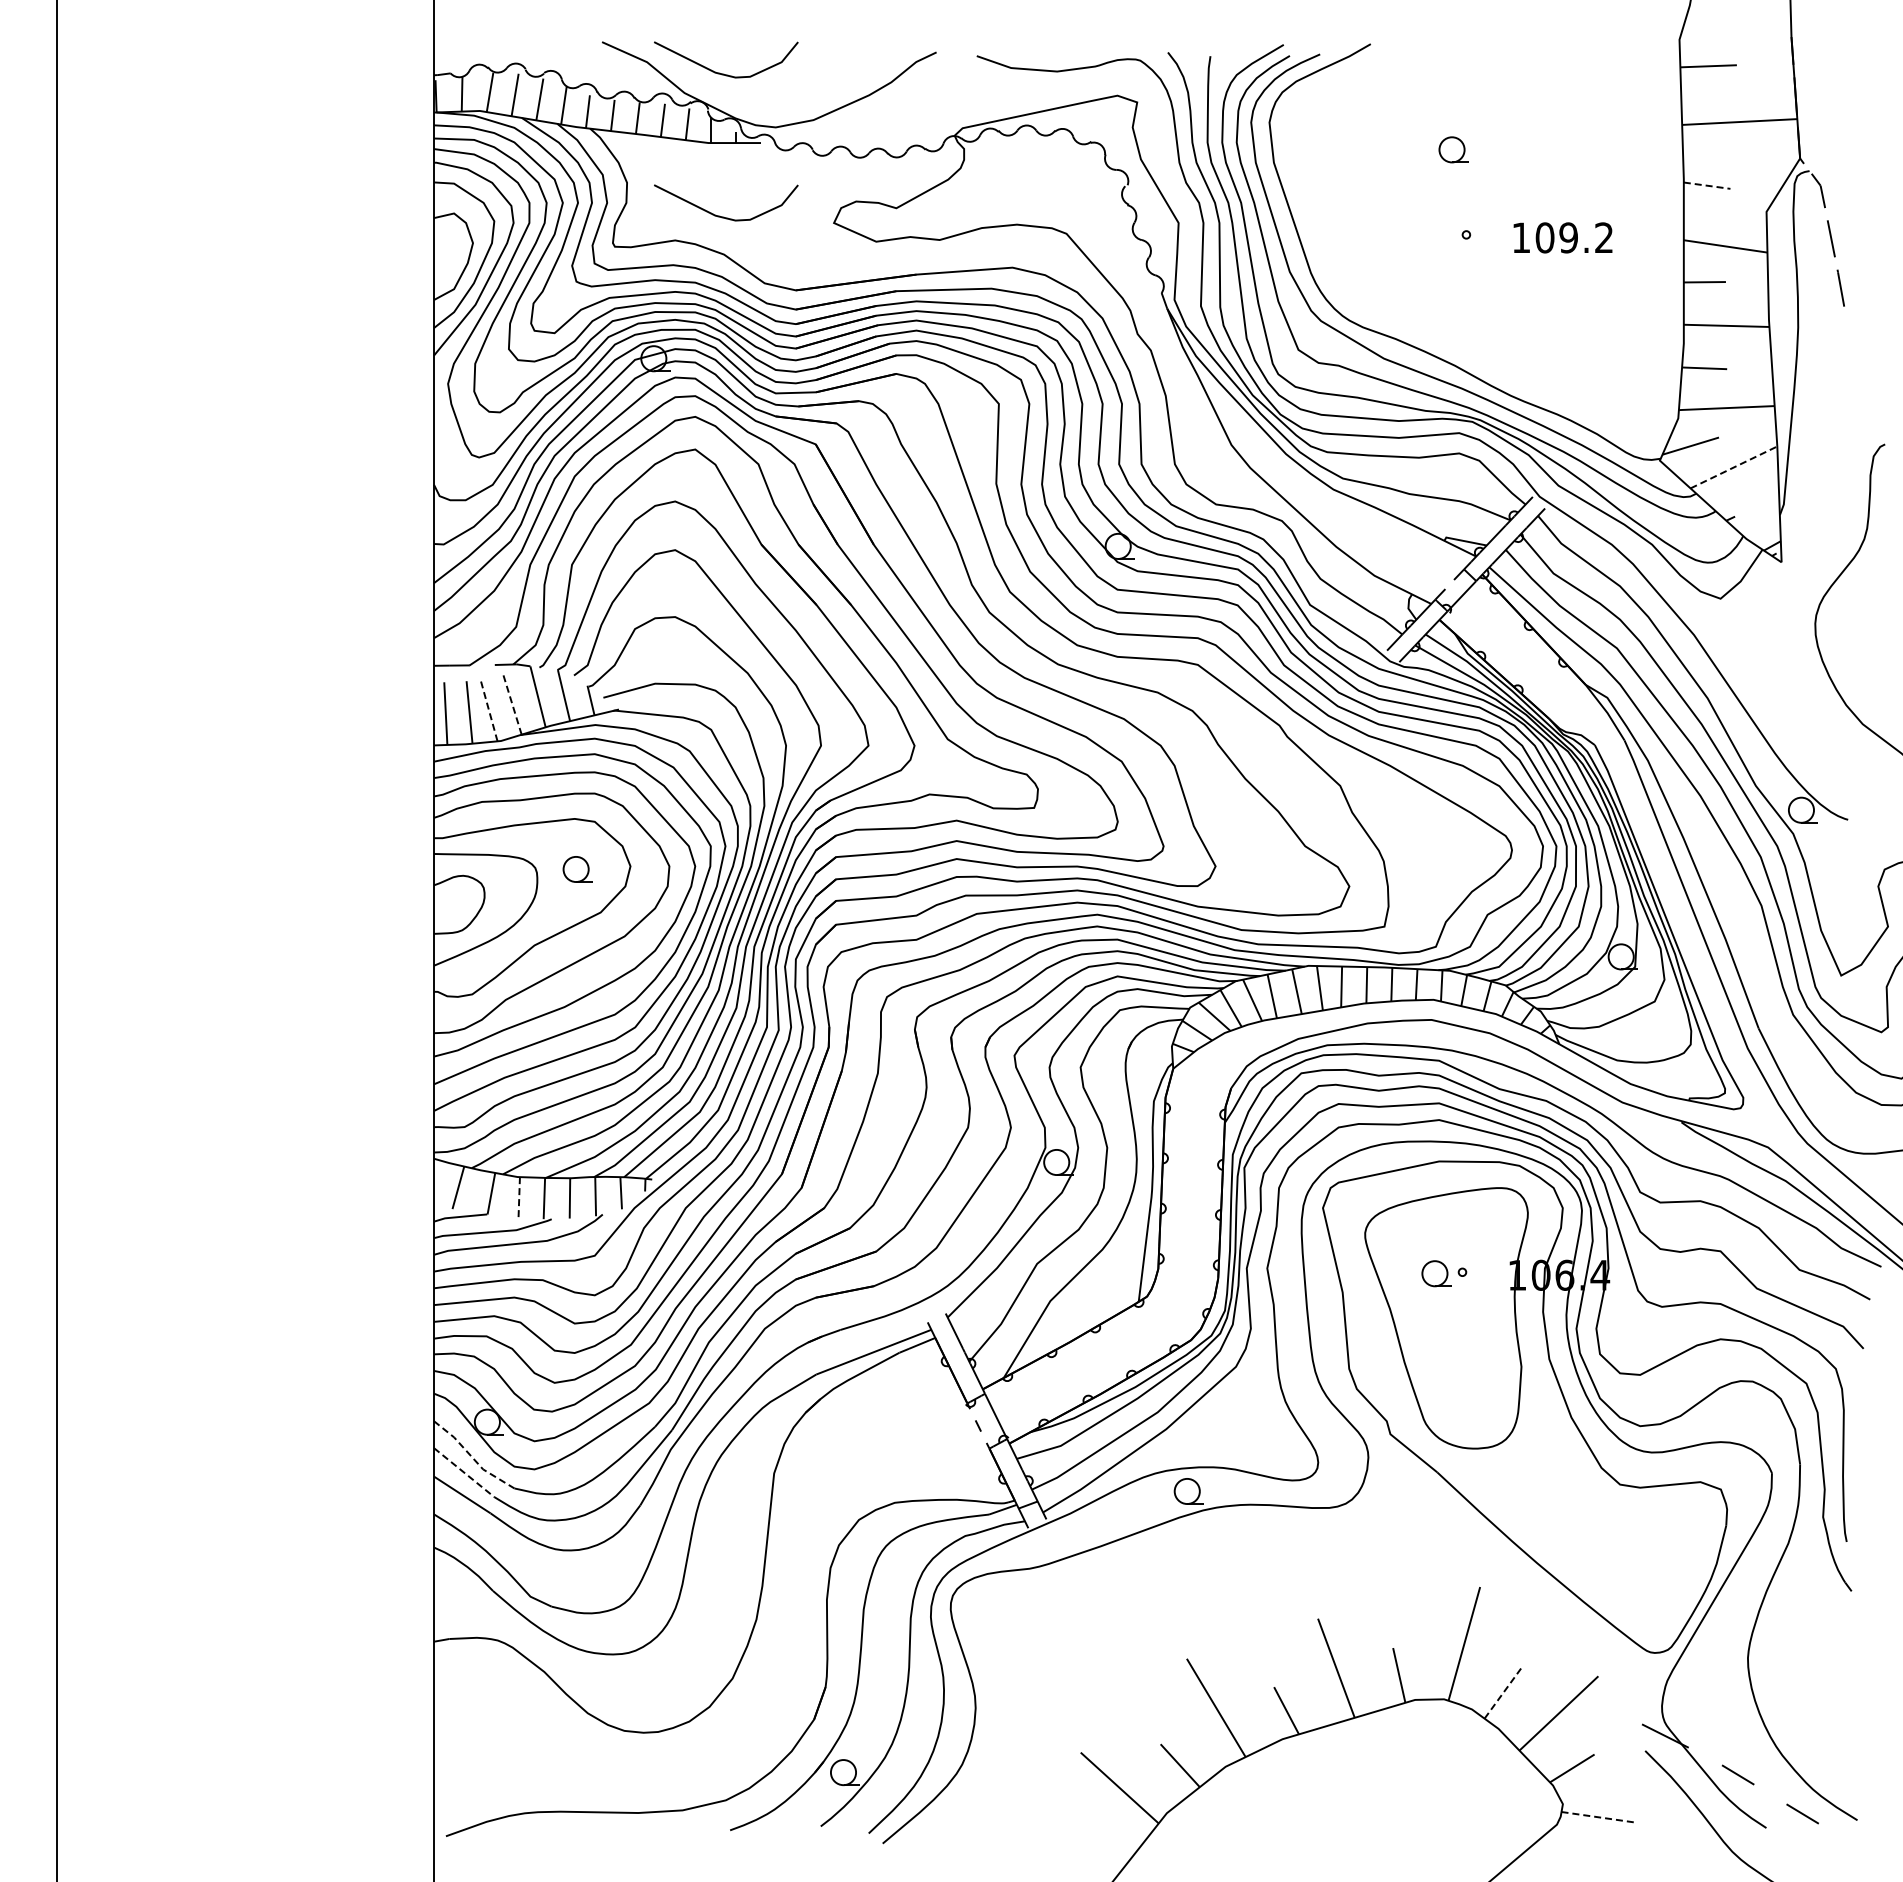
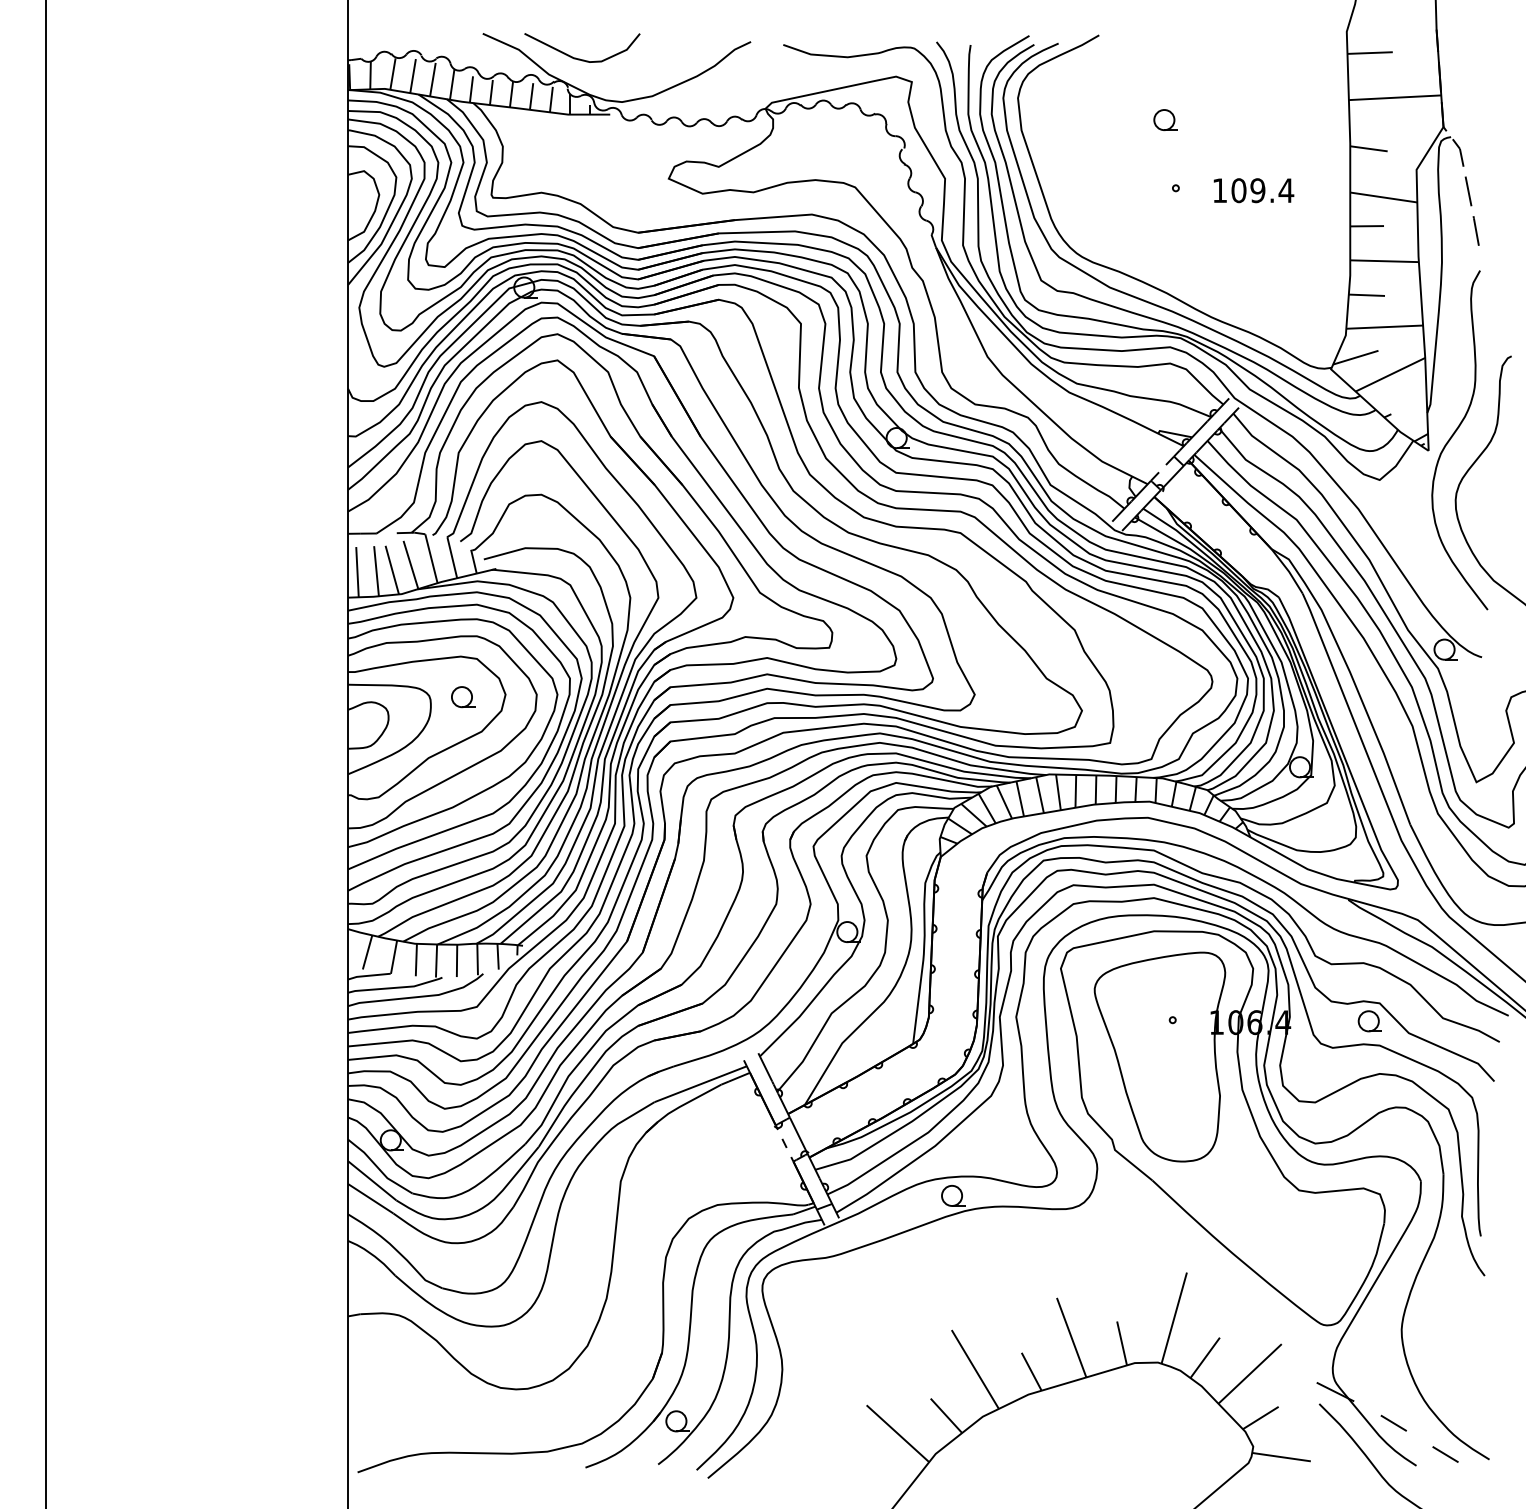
line: (1707, 185) -> (1369, 148), dashed -> solid
curve: (723, 216) -> (580, 173), removed
text: (1603, 237) -> (1285, 190), 109.2 -> 109.4
line: (1734, 467) -> (1390, 374), dashed -> solid
curve: (1813, 542) -> (1454, 434), added
line: (512, 704) -> (410, 564), dashed -> solid
line: (489, 710) -> (392, 569), dashed -> solid
line: (519, 1197) -> (416, 960), dashed -> solid
part: (1436, 1273) -> (1370, 1021), moved
line: (472, 1457) -> (378, 1168), dashed -> solid
line: (464, 1472) -> (372, 1180), dashed -> solid
line: (1503, 1693) -> (1205, 1357), dashed -> solid
line: (1598, 1817) -> (1281, 1457), dashed -> solid

